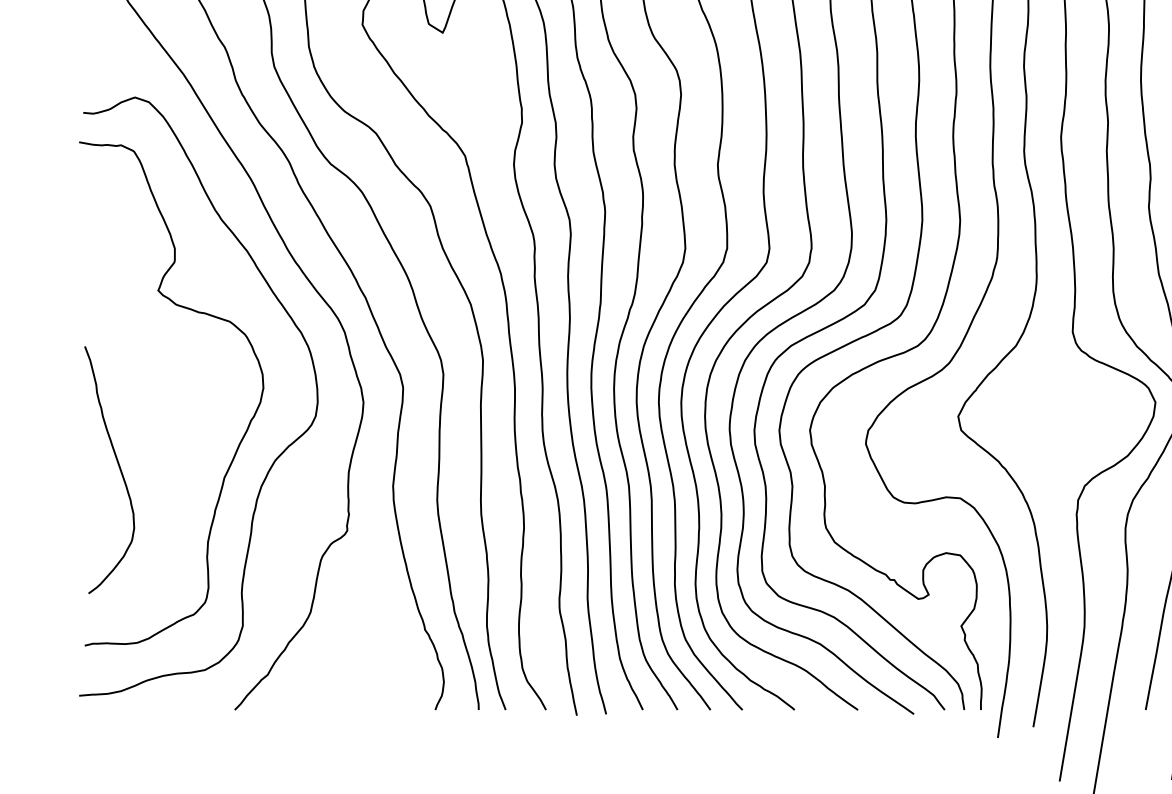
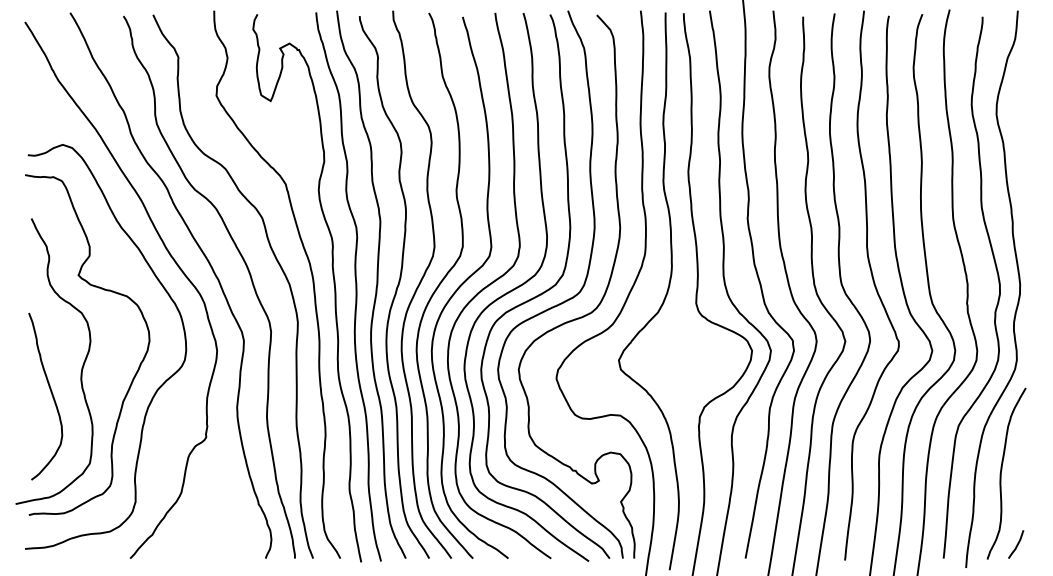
curve: (162, 427) -> (81, 367), added

